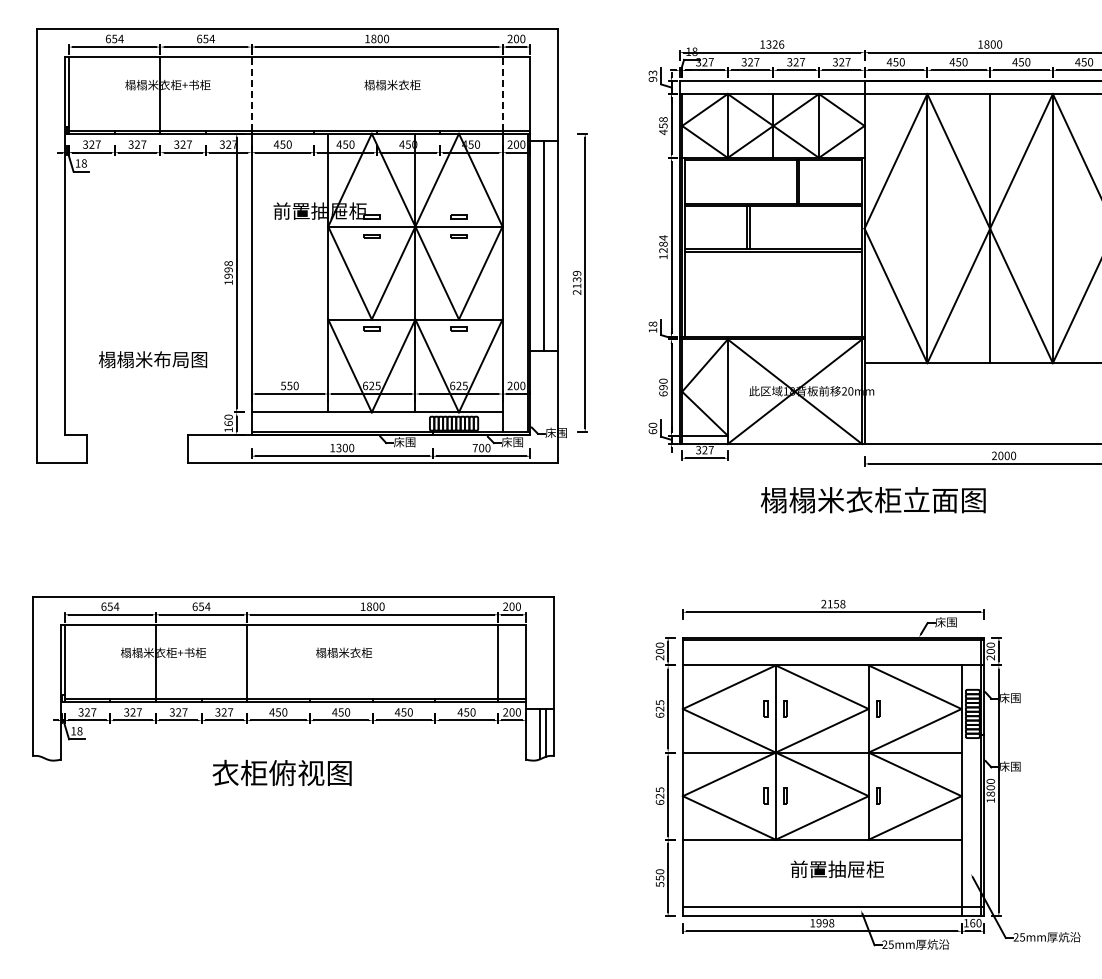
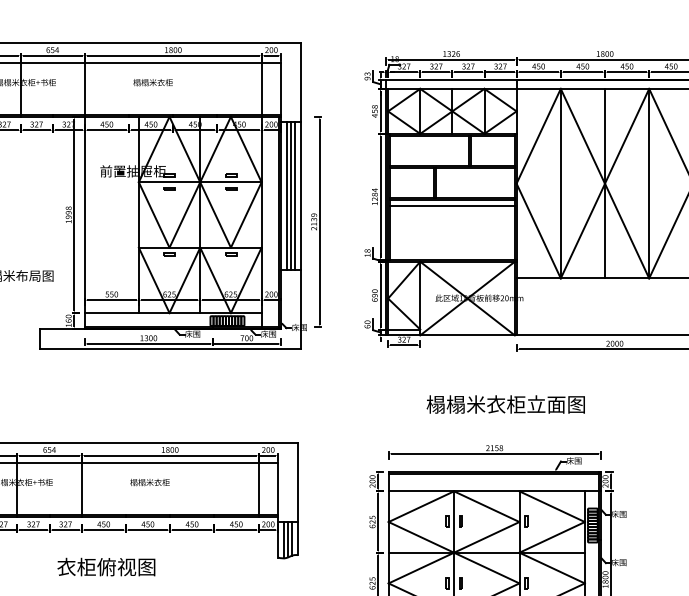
text: (392, 84) -> (153, 82), moved
line: (251, 94) -> (84, 89), dashed -> solid
line: (502, 94) -> (261, 89), dashed -> solid
line: (538, 245) -> (286, 195), added
line: (549, 245) -> (294, 195), added
line: (773, 260) -> (452, 206), added
text: (873, 500) -> (505, 404), moved
line: (534, 734) -> (284, 539), added

